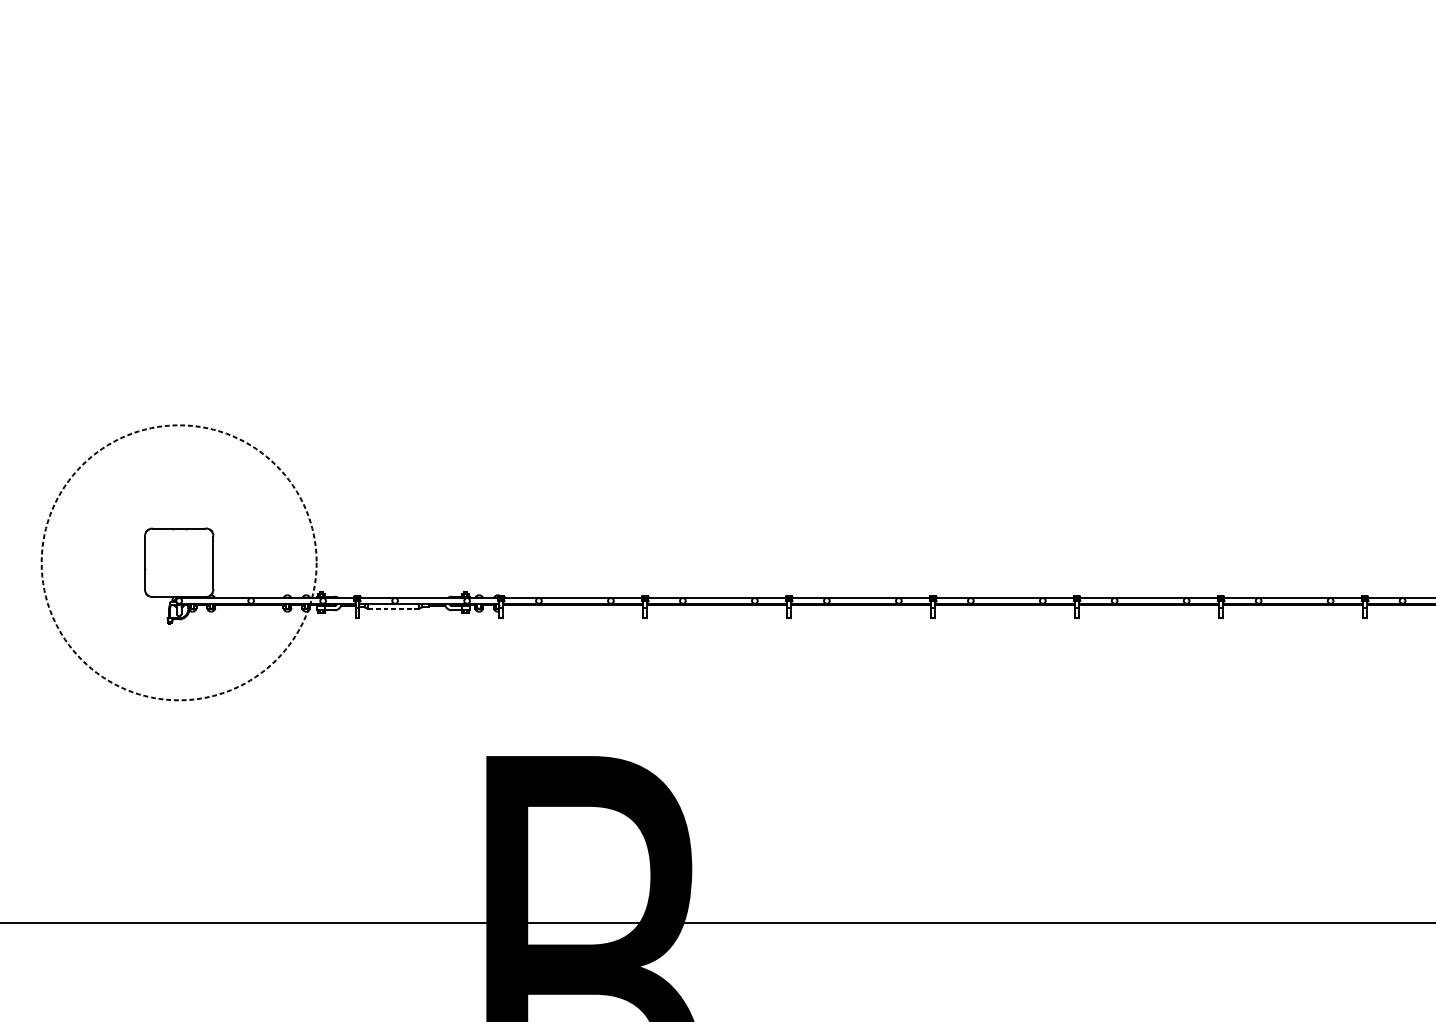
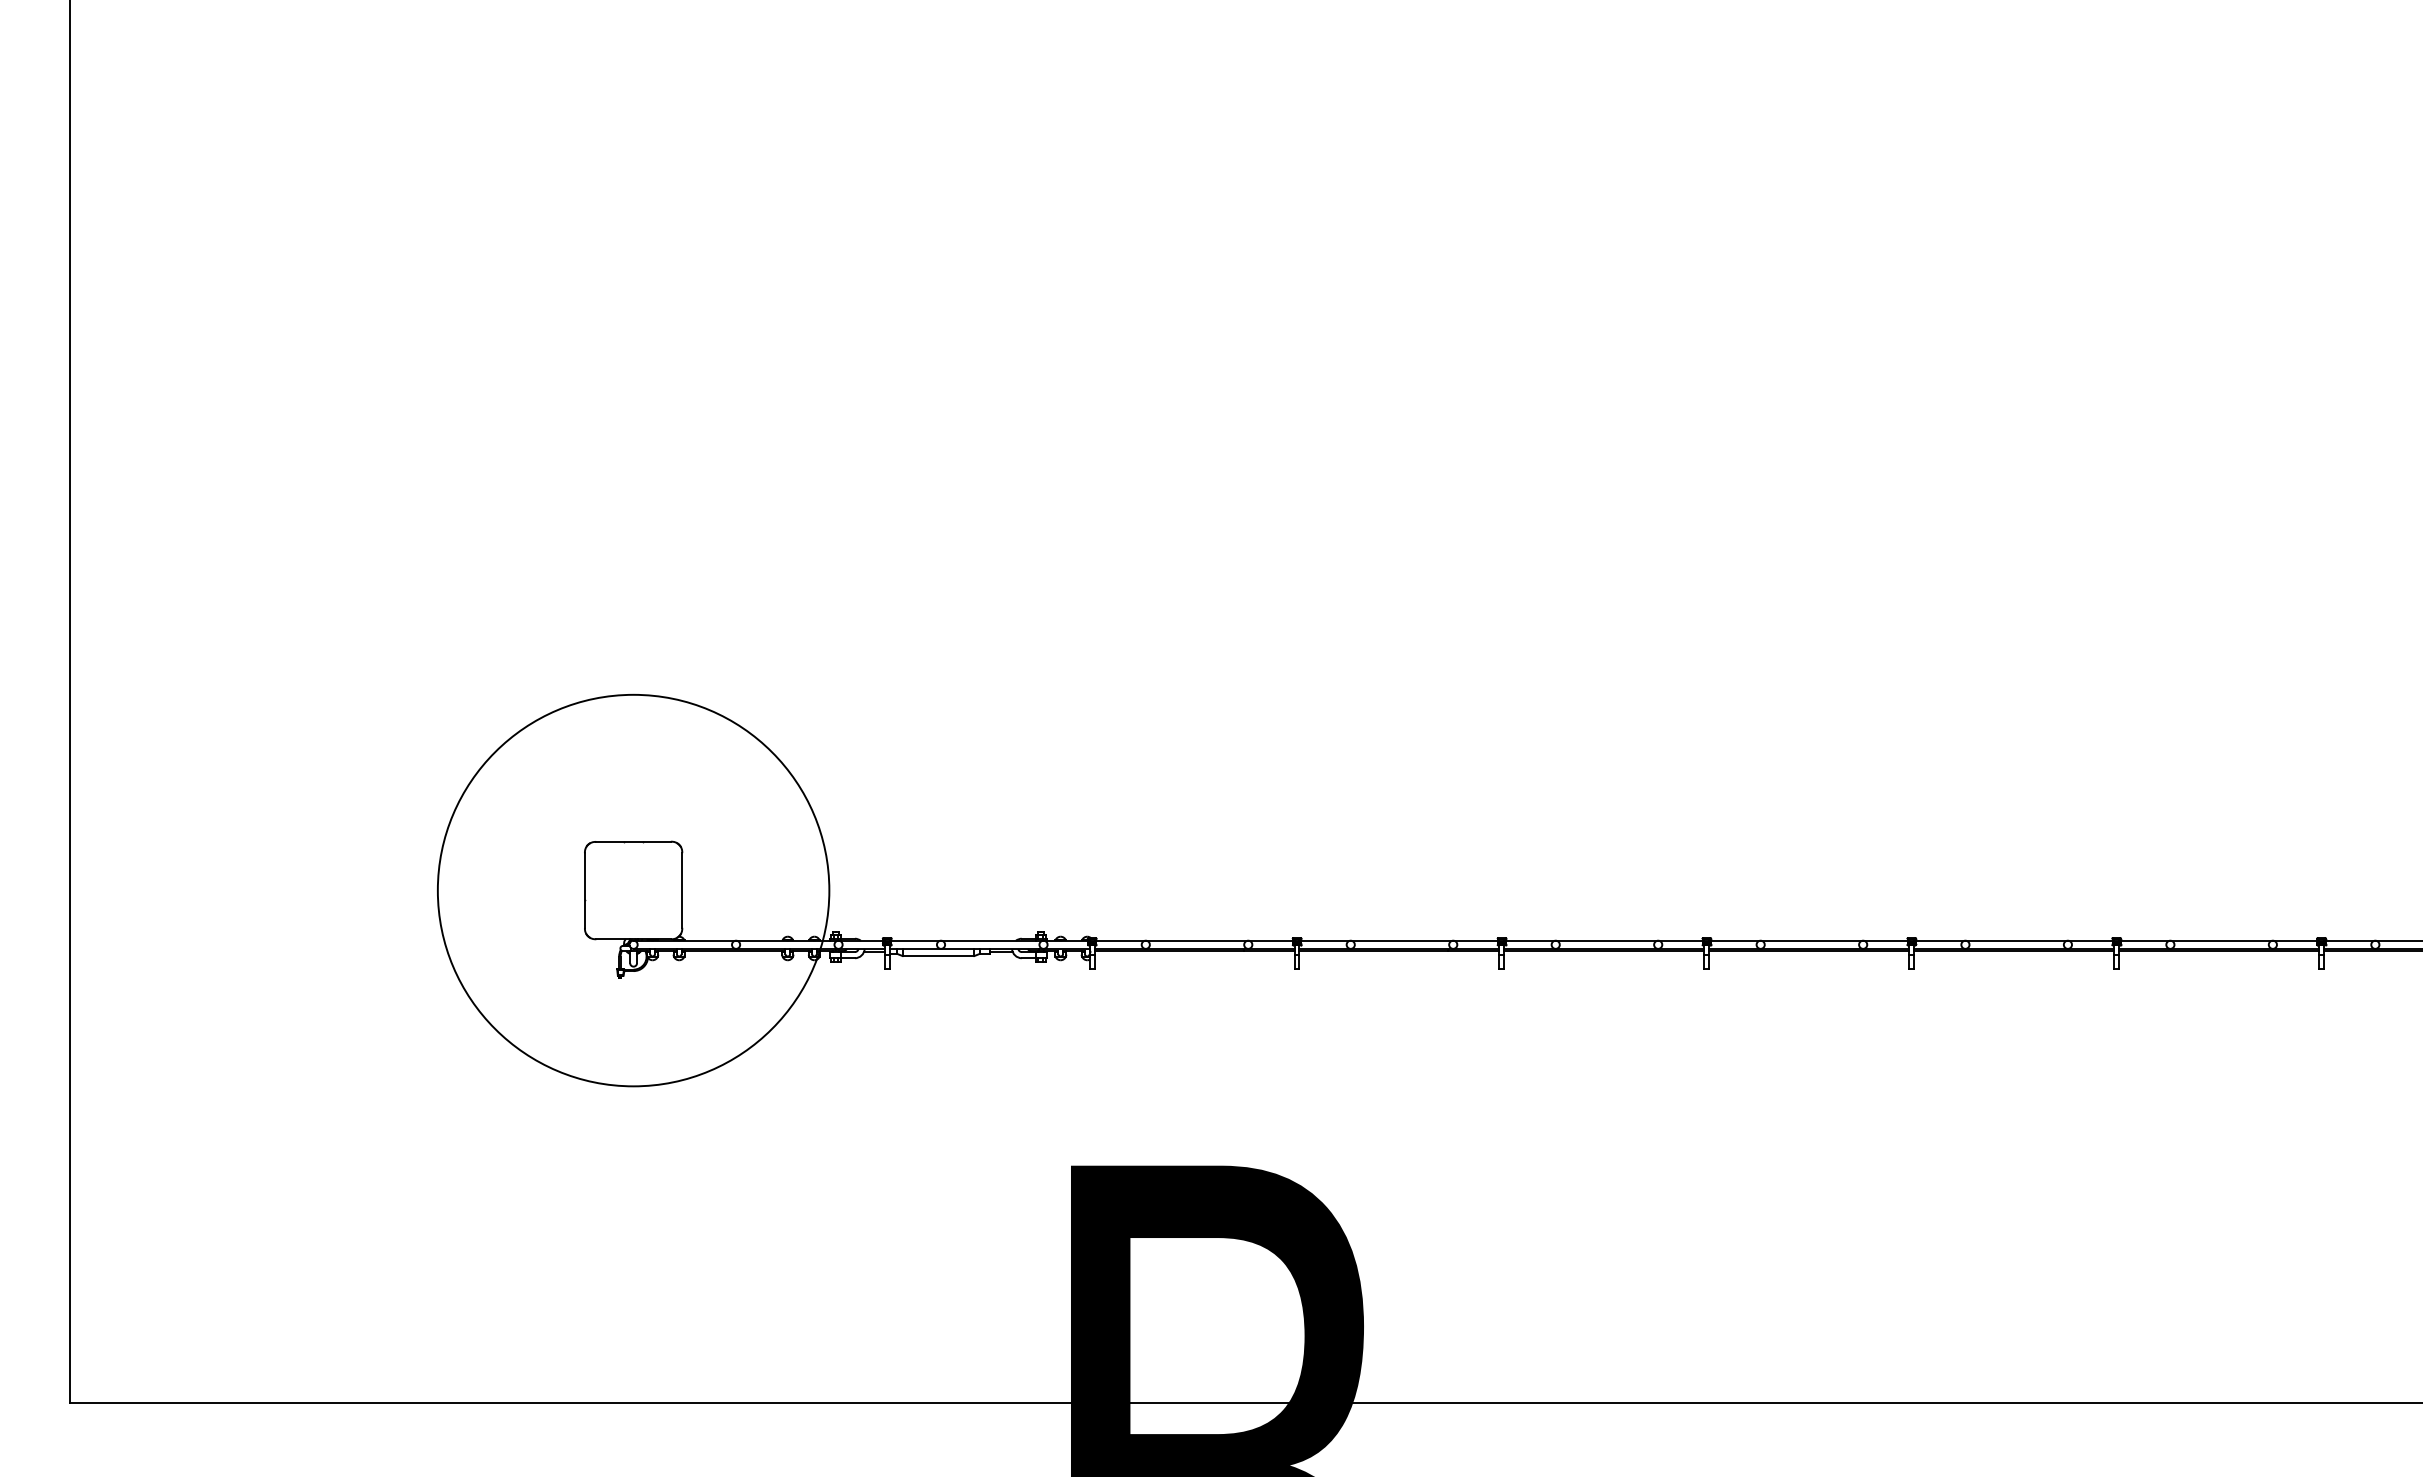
circle: (179, 562) -> (633, 890), dashed -> solid
line: (393, 609) -> (938, 956), dashed -> solid

